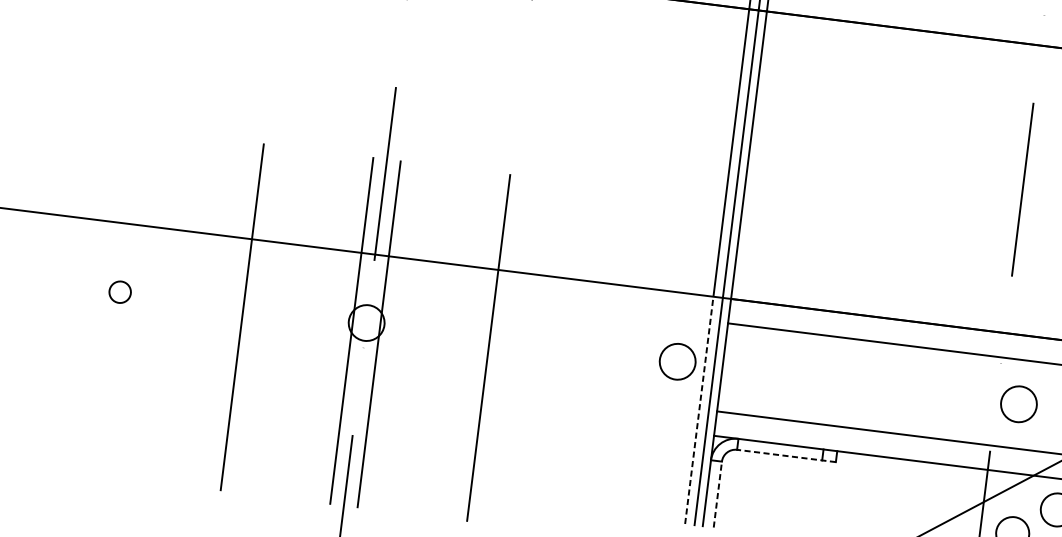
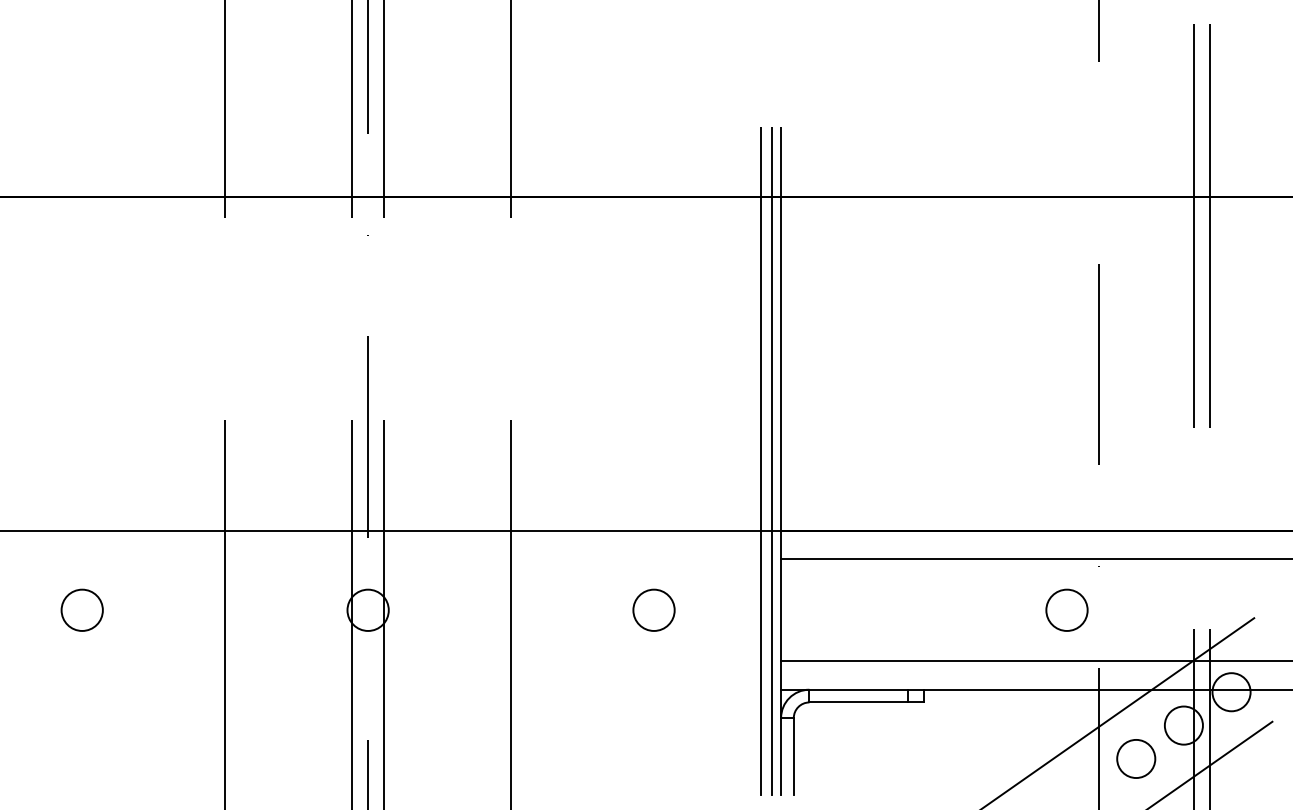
circle: (119, 291) -> (81, 609), size x1.67
circle: (677, 361) -> (653, 609), moved
circle: (1018, 403) -> (1066, 609), moved
line: (699, 410) -> (760, 662), dashed -> solid
line: (786, 455) -> (866, 702), dashed -> solid
line: (717, 493) -> (793, 755), dashed -> solid

